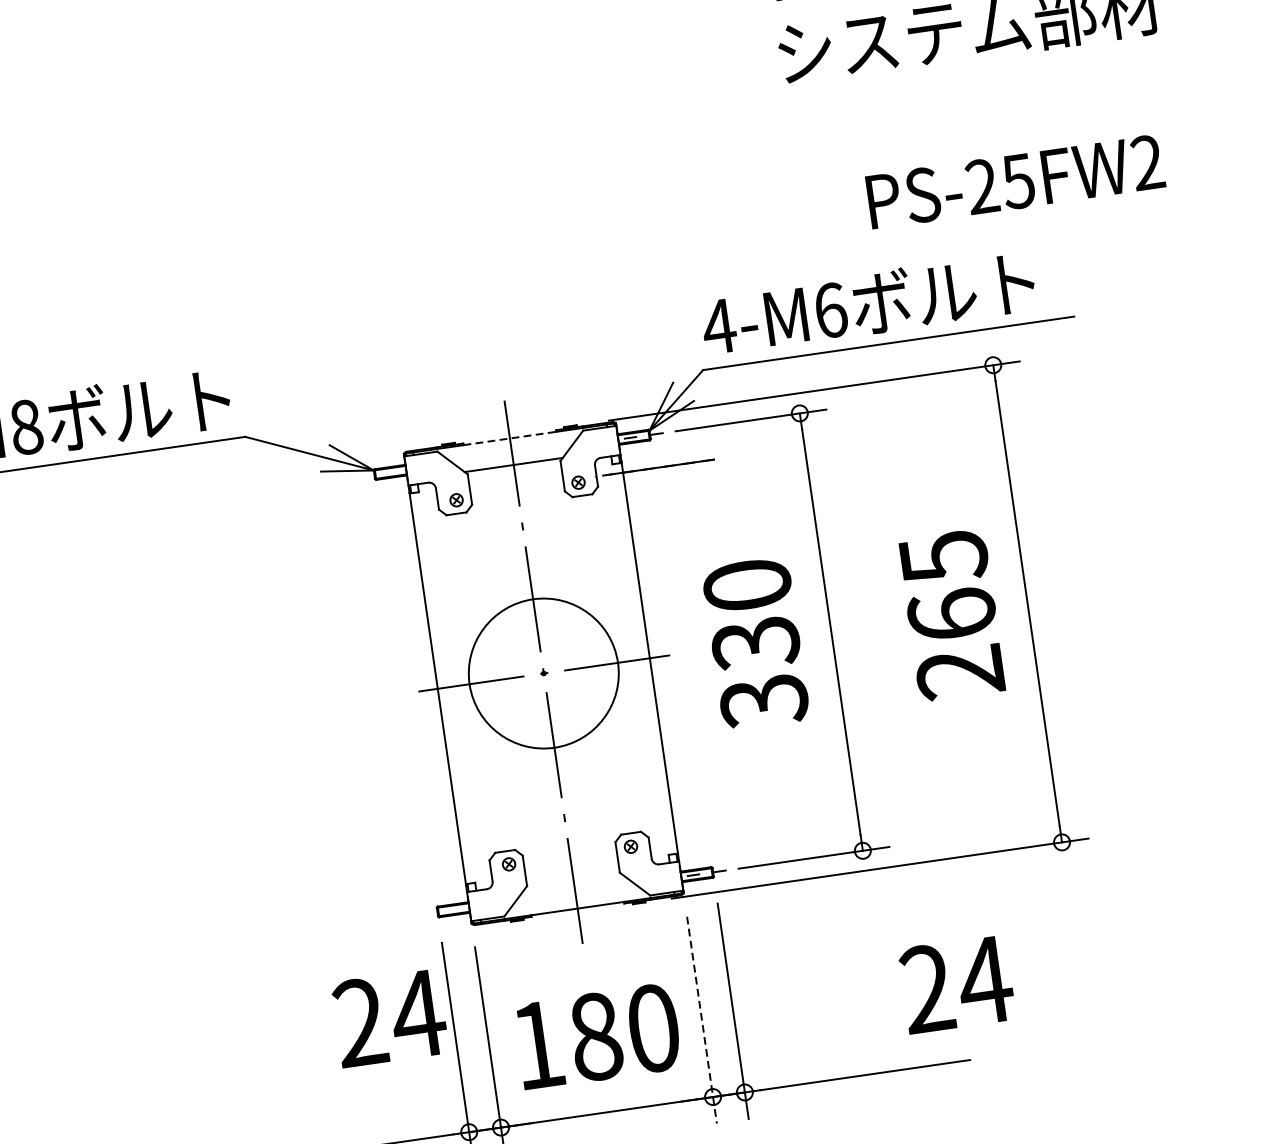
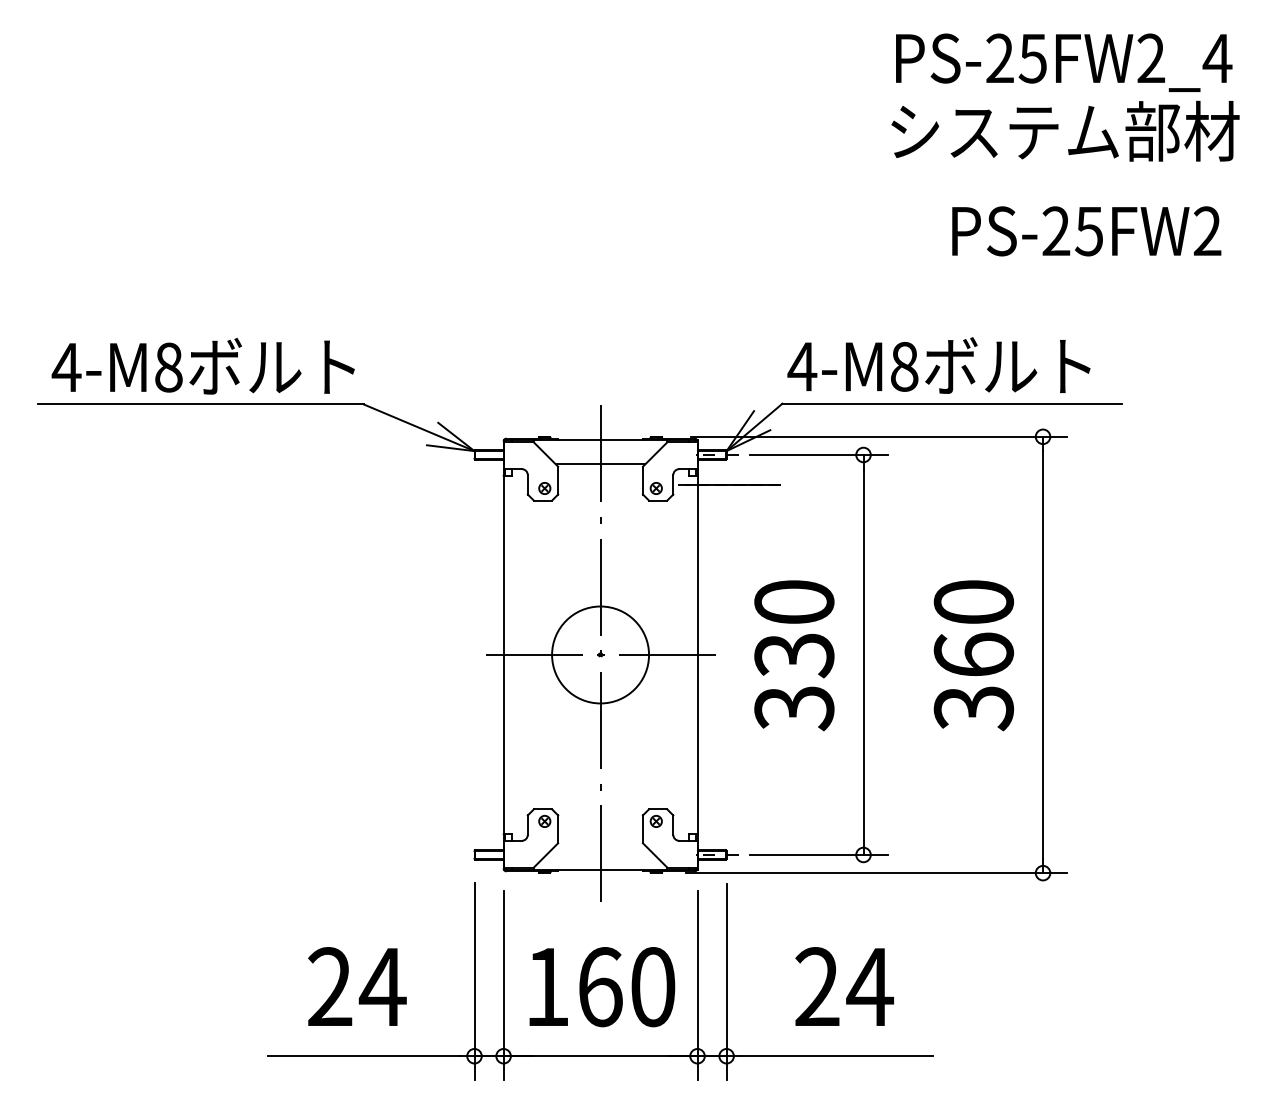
text: (1015, 182) -> (1086, 231), moved
text: (830, 310) -> (904, 366), 4-M6 -> 4-M8
line: (511, 438) -> (601, 440), dashed -> solid
text: (951, 615) -> (973, 655), 265 -> 360
circle: (543, 673) -> (600, 654), size x0.71
text: (956, 984) -> (844, 986), moved
text: (390, 1017) -> (357, 986), moved
line: (701, 1019) -> (697, 985), dashed -> solid
text: (596, 1037) -> (600, 987), 180 -> 160

